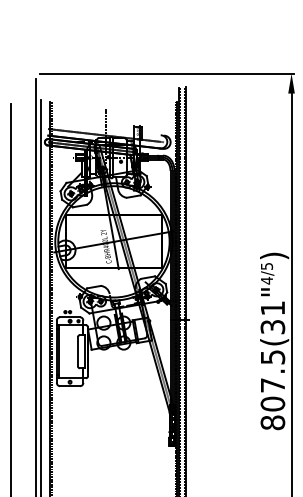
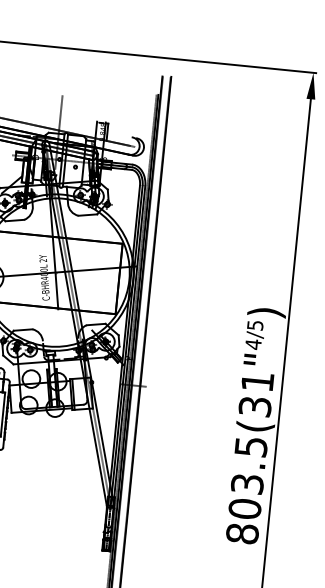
text: (272, 385) -> (246, 484), 807.5(31" -> 803.5(31"

